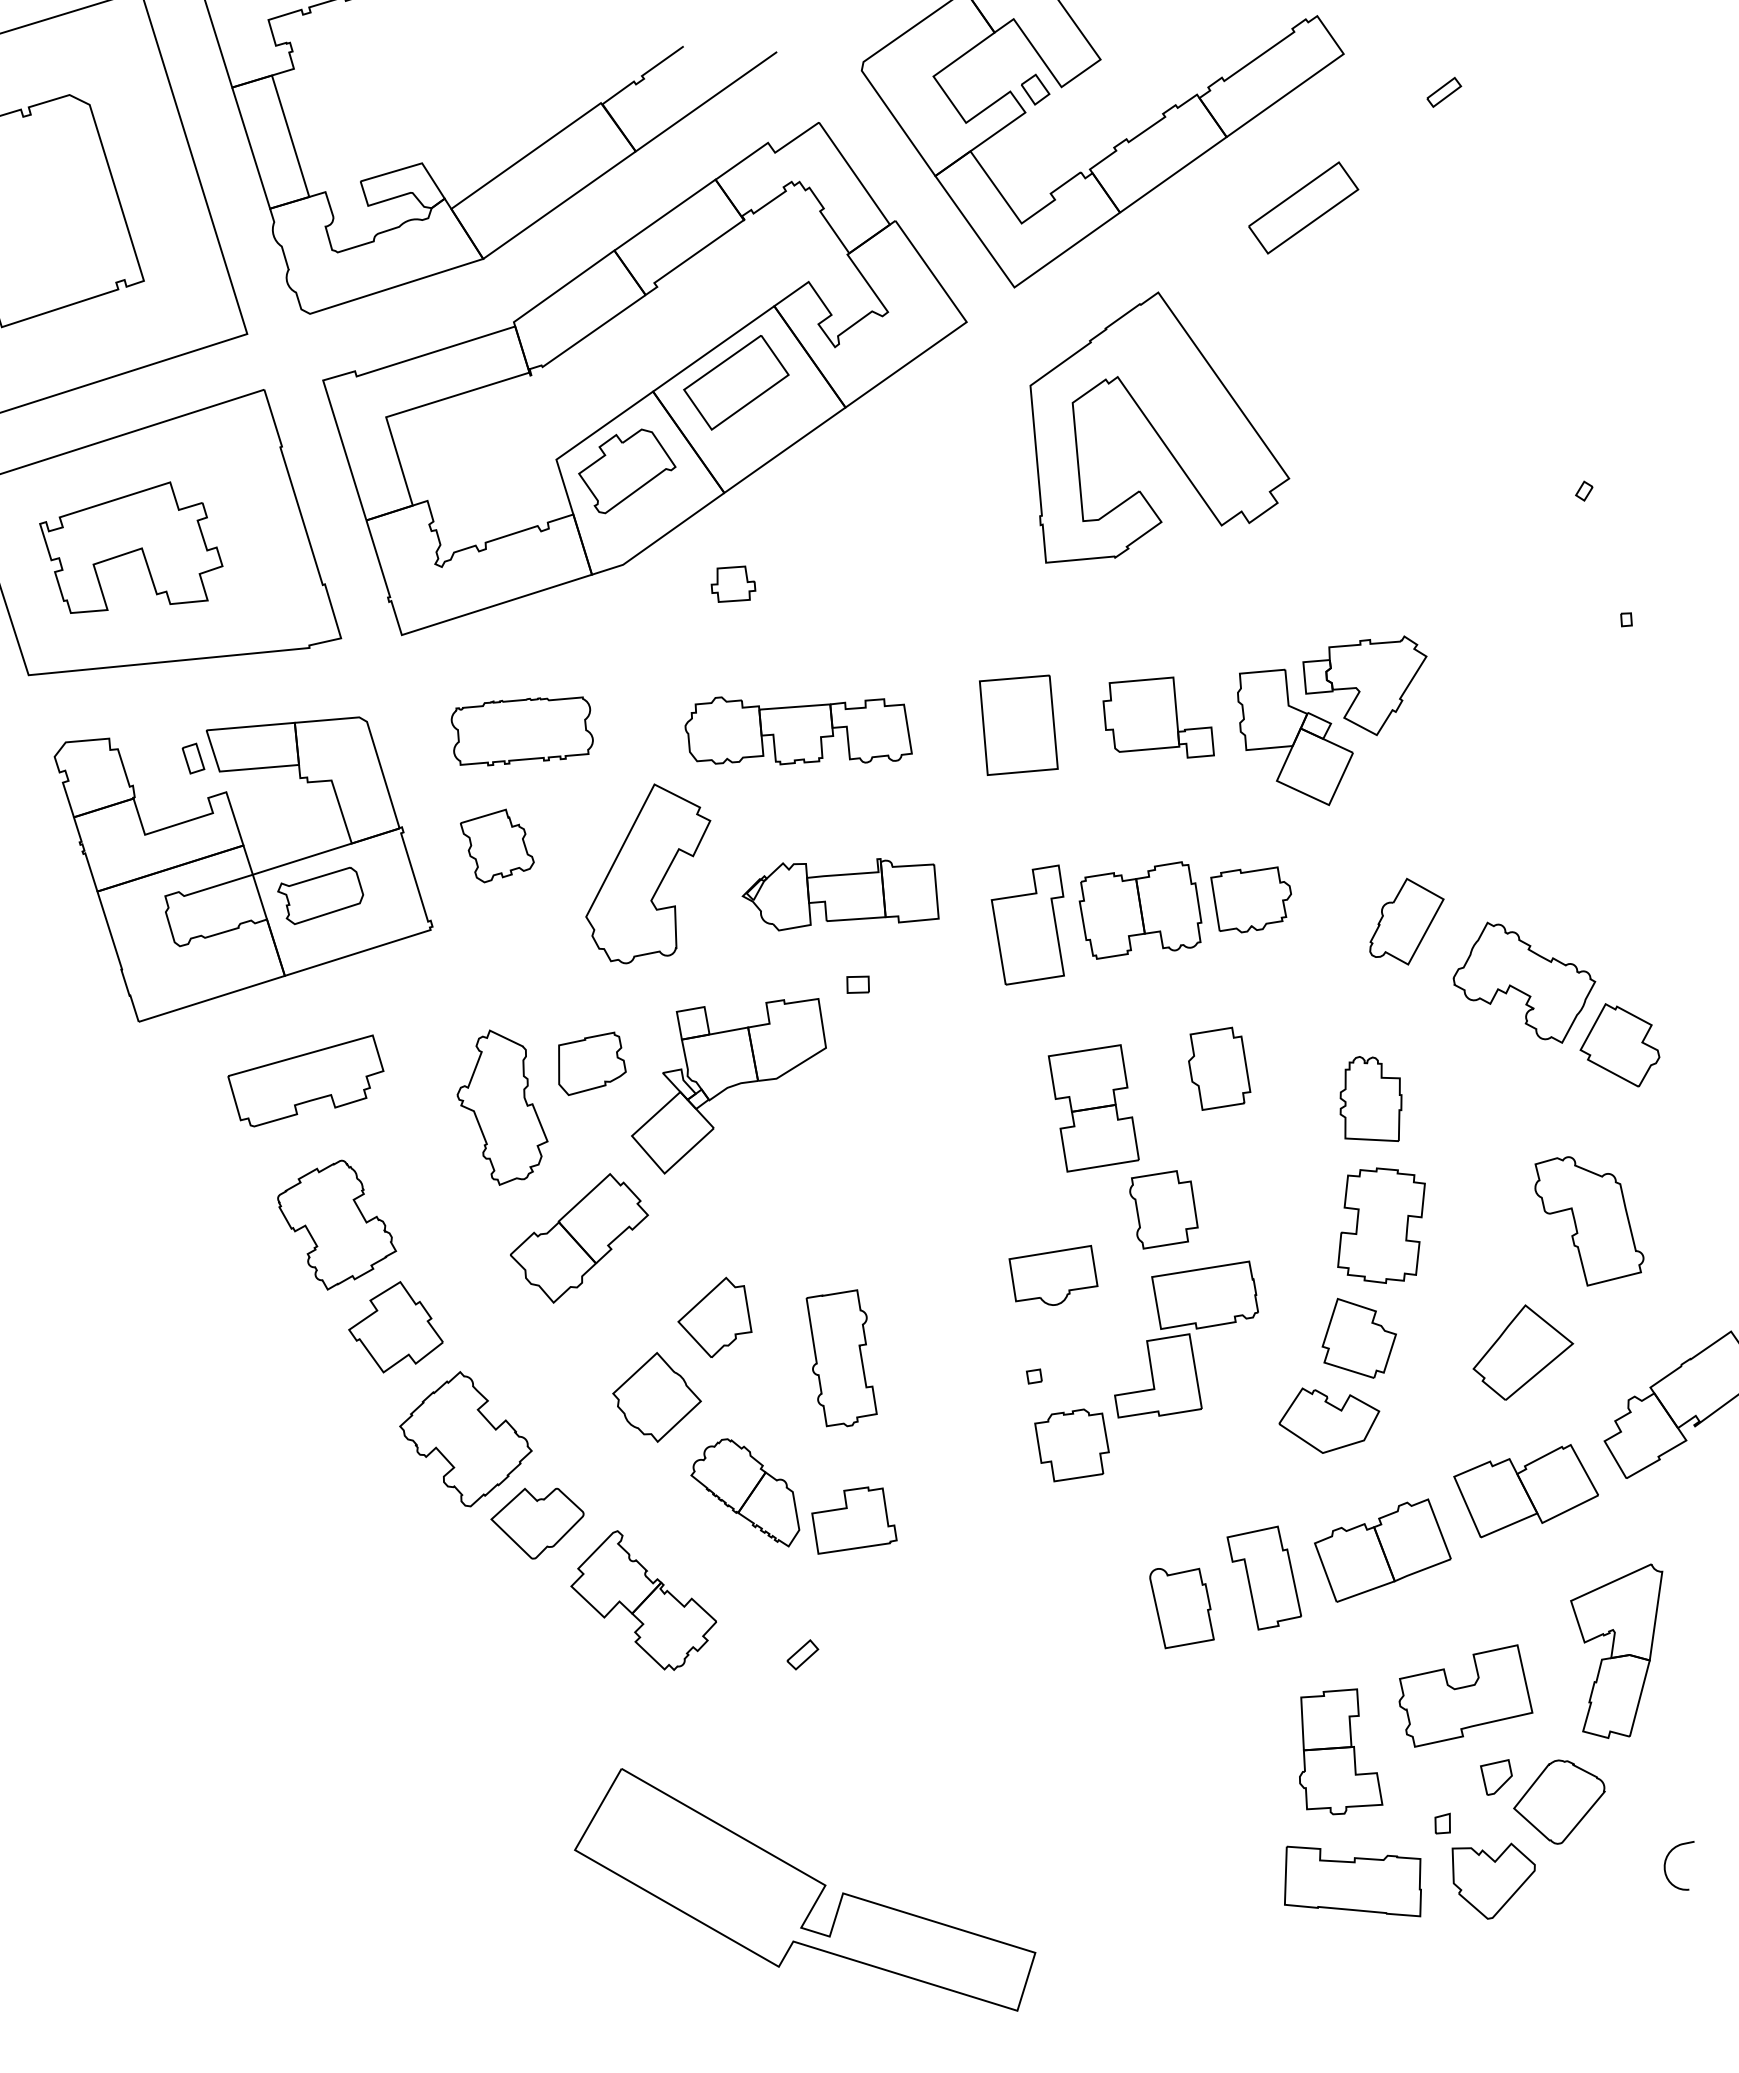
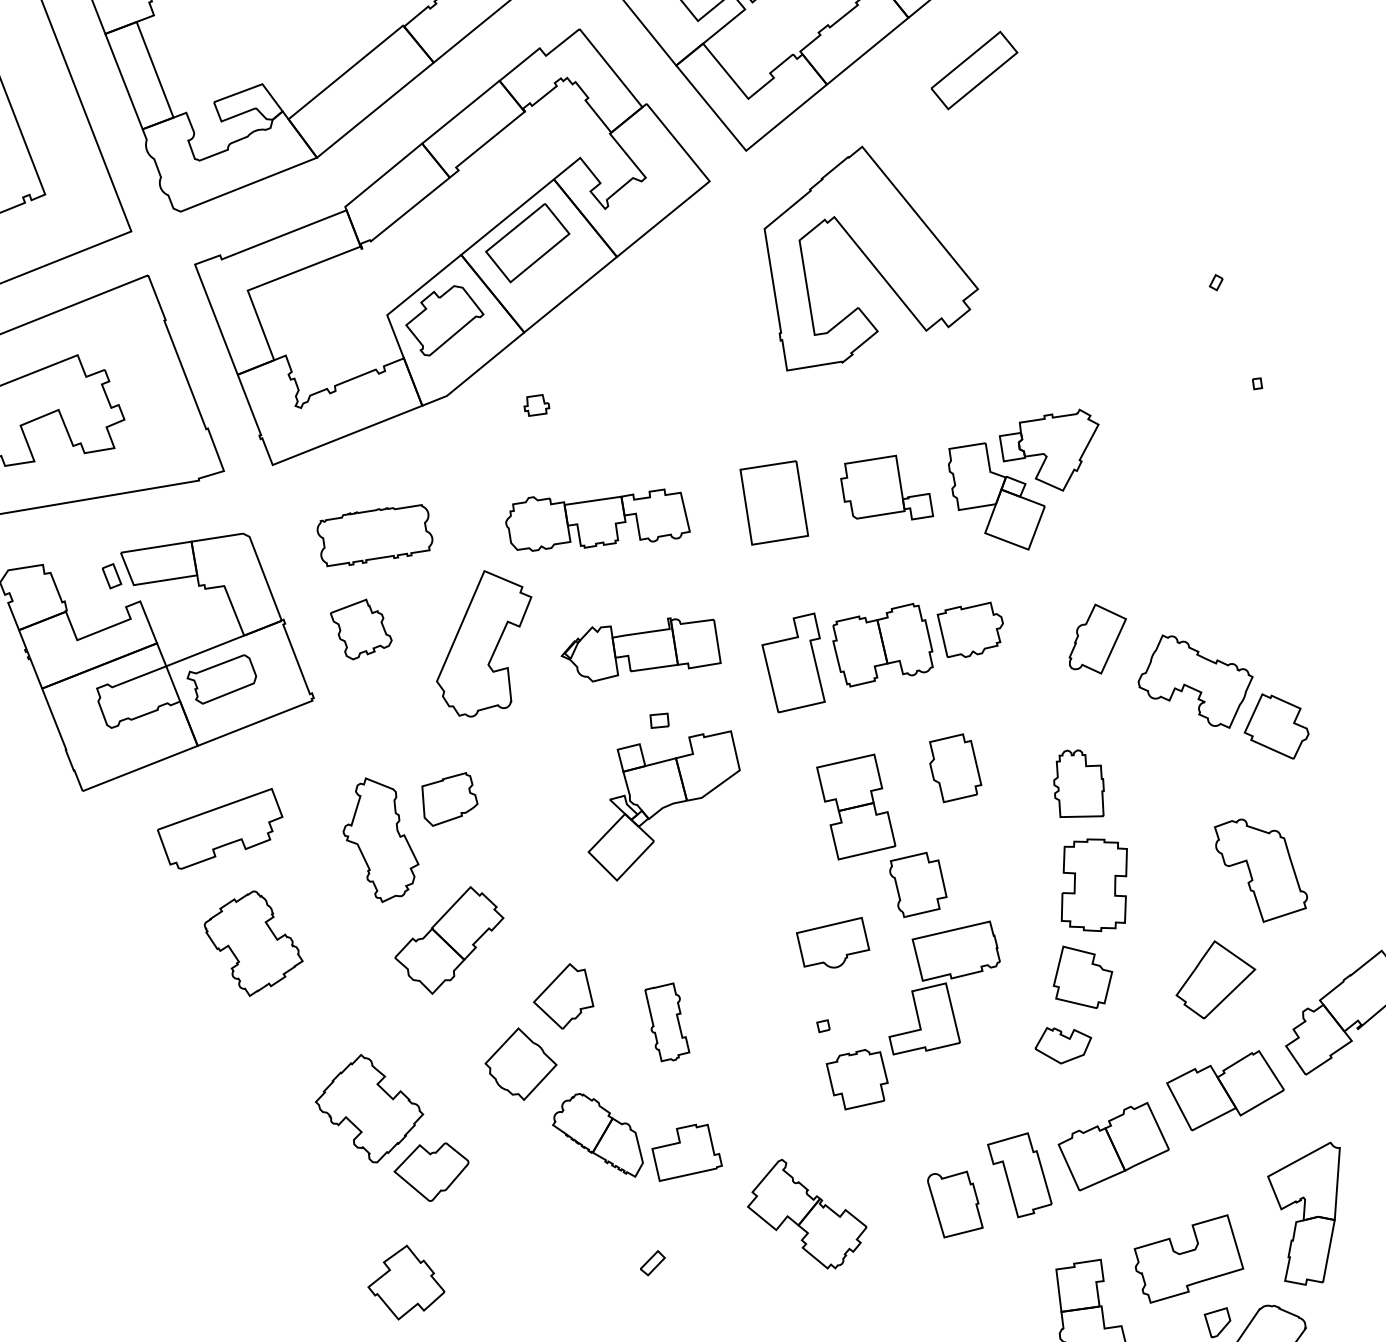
part: (733, 583) -> (536, 404), size x0.7
part: (728, 1086) -> (663, 806), moved
part: (395, 1327) -> (405, 1282), moved
part: (841, 1358) -> (667, 1022), size x0.7
part: (1329, 1420) -> (1063, 1044), size x0.7
part: (643, 1600) -> (806, 1214), moved

